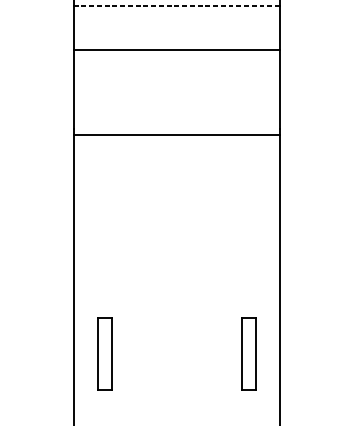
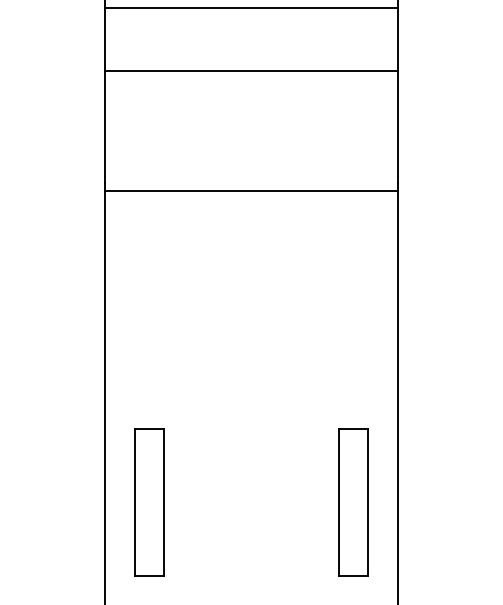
line: (177, 6) -> (251, 8), dashed -> solid
part: (105, 353) -> (149, 502), size x1.43
part: (248, 353) -> (353, 502), size x1.43

